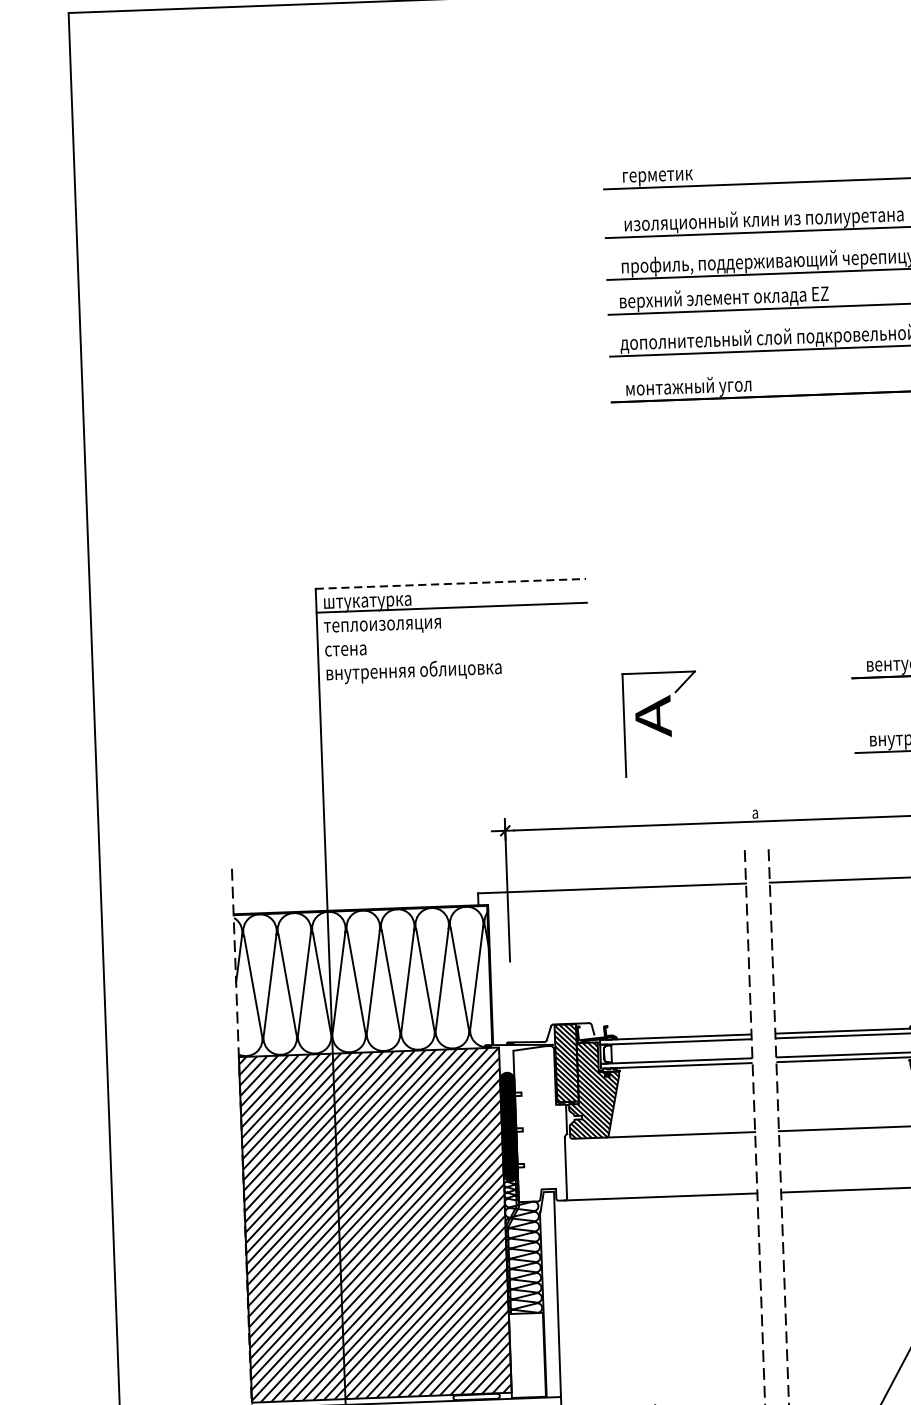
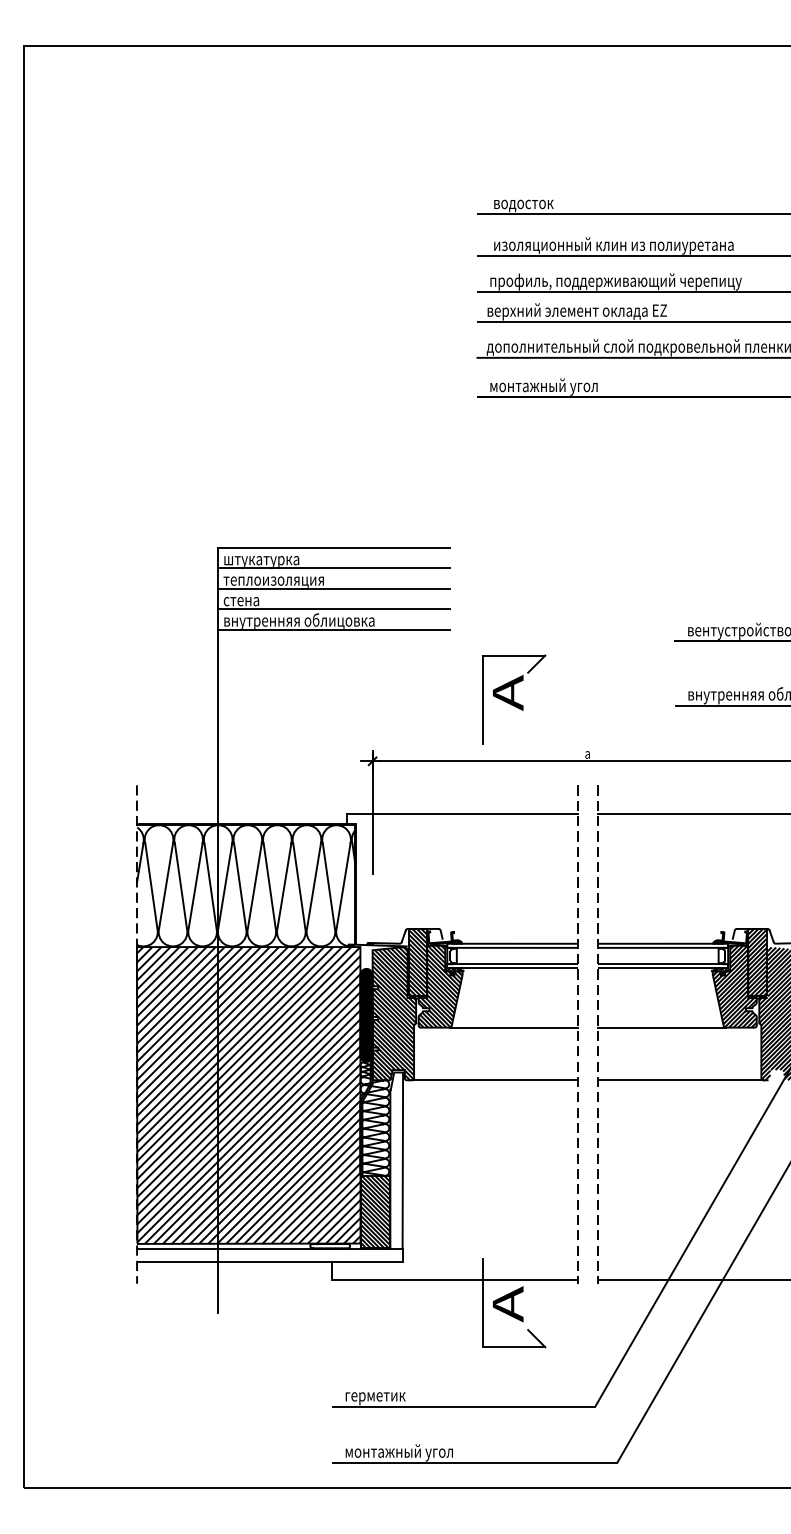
text: (658, 177) -> (524, 205), герметик -> водосток
line: (451, 583) -> (334, 547), dashed -> solid
line: (452, 631) -> (333, 588), added
line: (453, 655) -> (333, 609), added
line: (454, 679) -> (333, 629), added
part: (660, 723) -> (514, 699), moved
hatch: (541, 1123) -> (394, 1013), added
hatch: (526, 1355) -> (374, 1212), added

